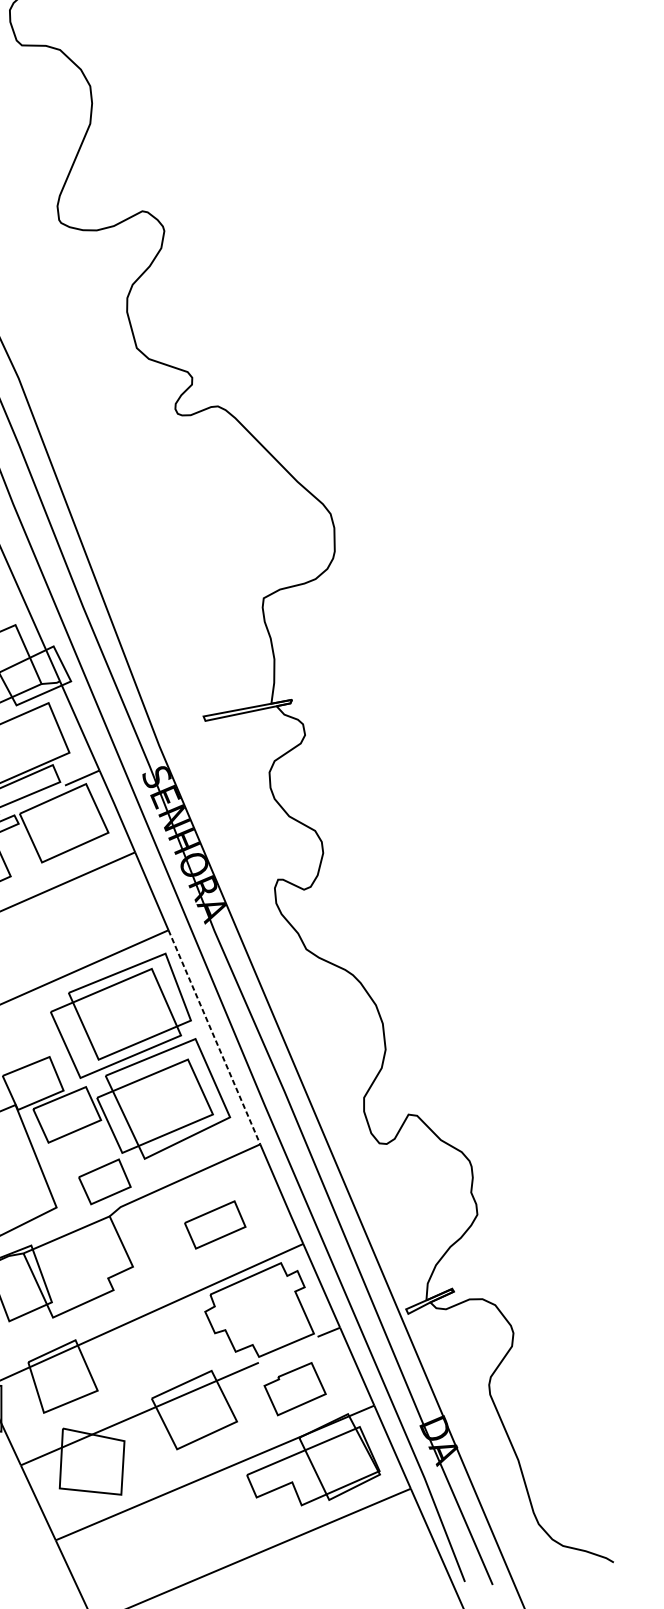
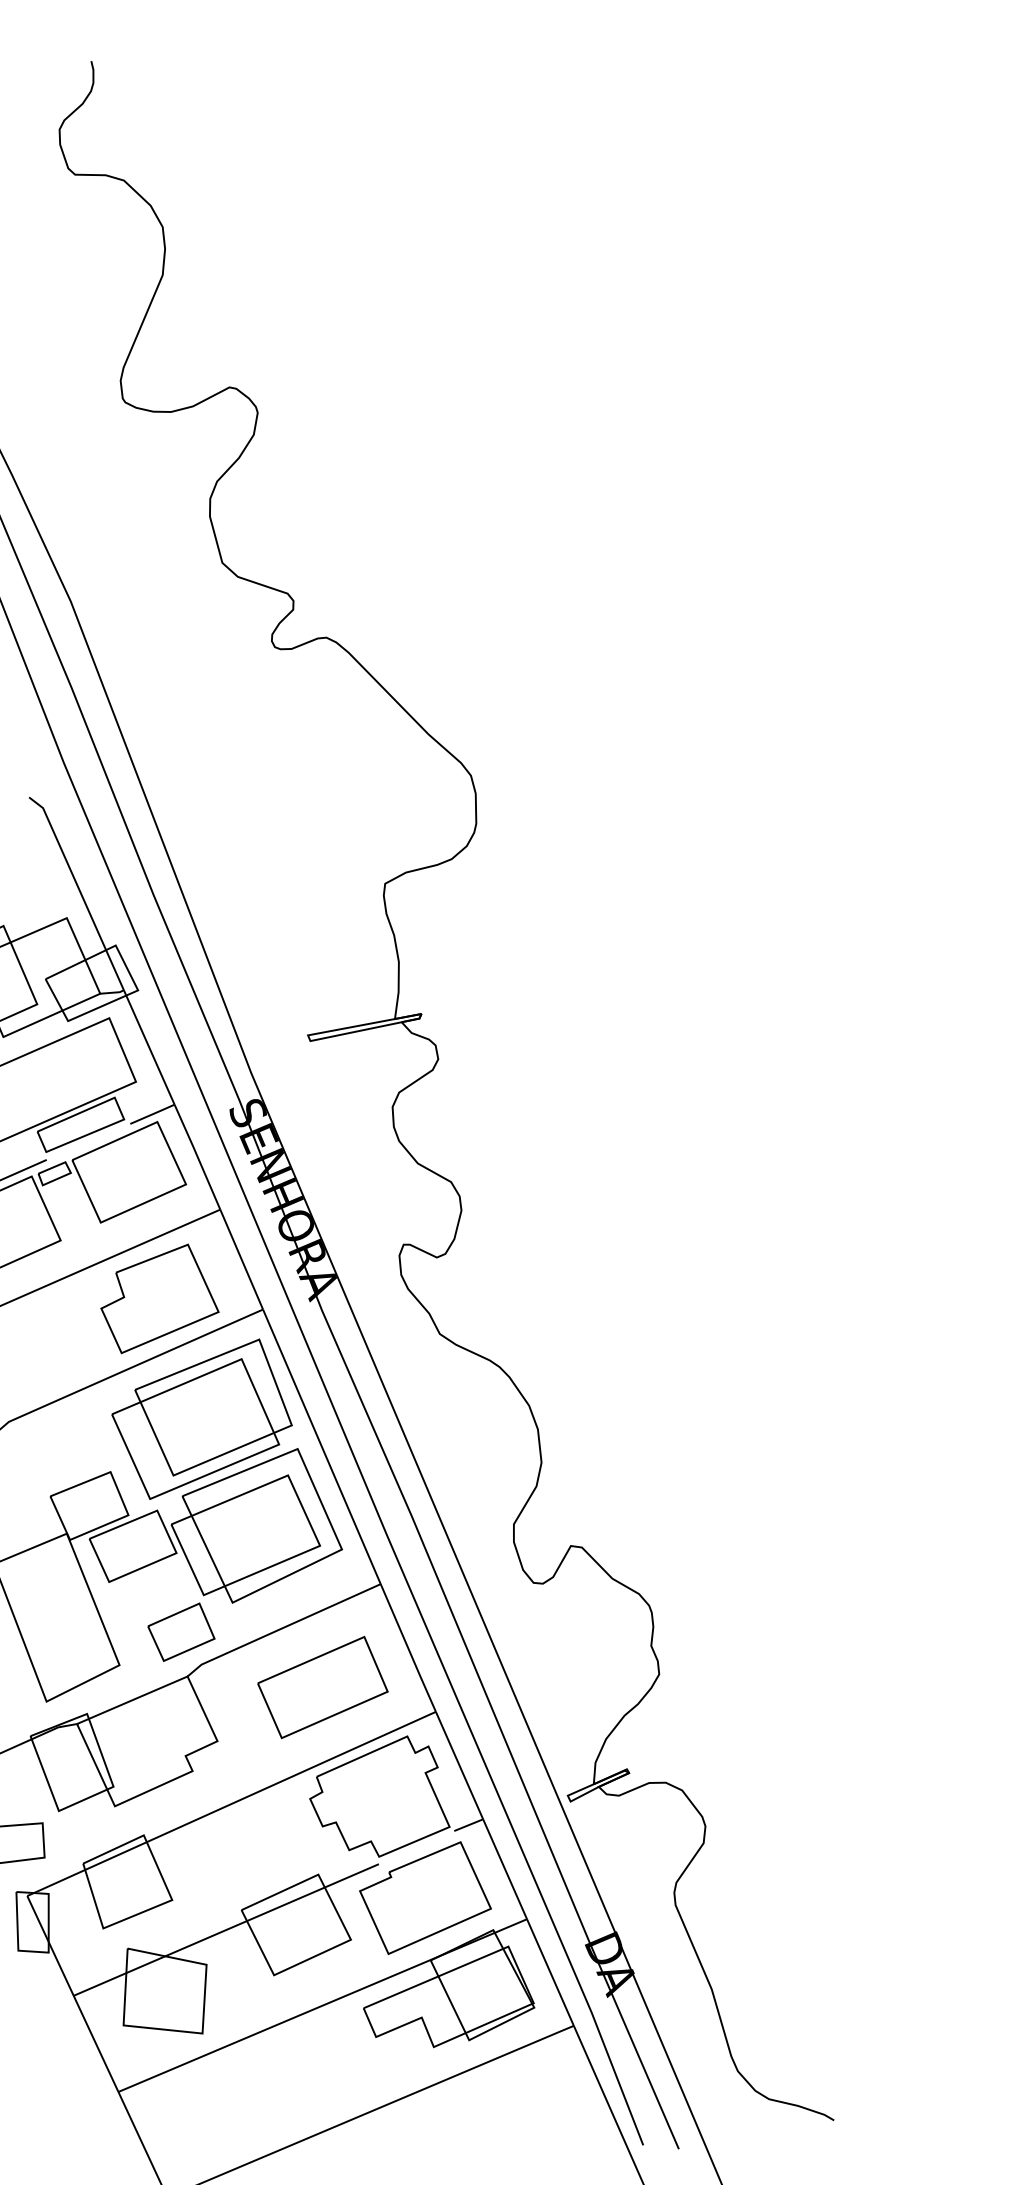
part: (87, 921) -> (159, 1298), added
line: (214, 1037) -> (322, 1447), dashed -> solid
part: (214, 1224) -> (322, 1687), size x1.67
part: (295, 1388) -> (425, 1897), size x1.67

